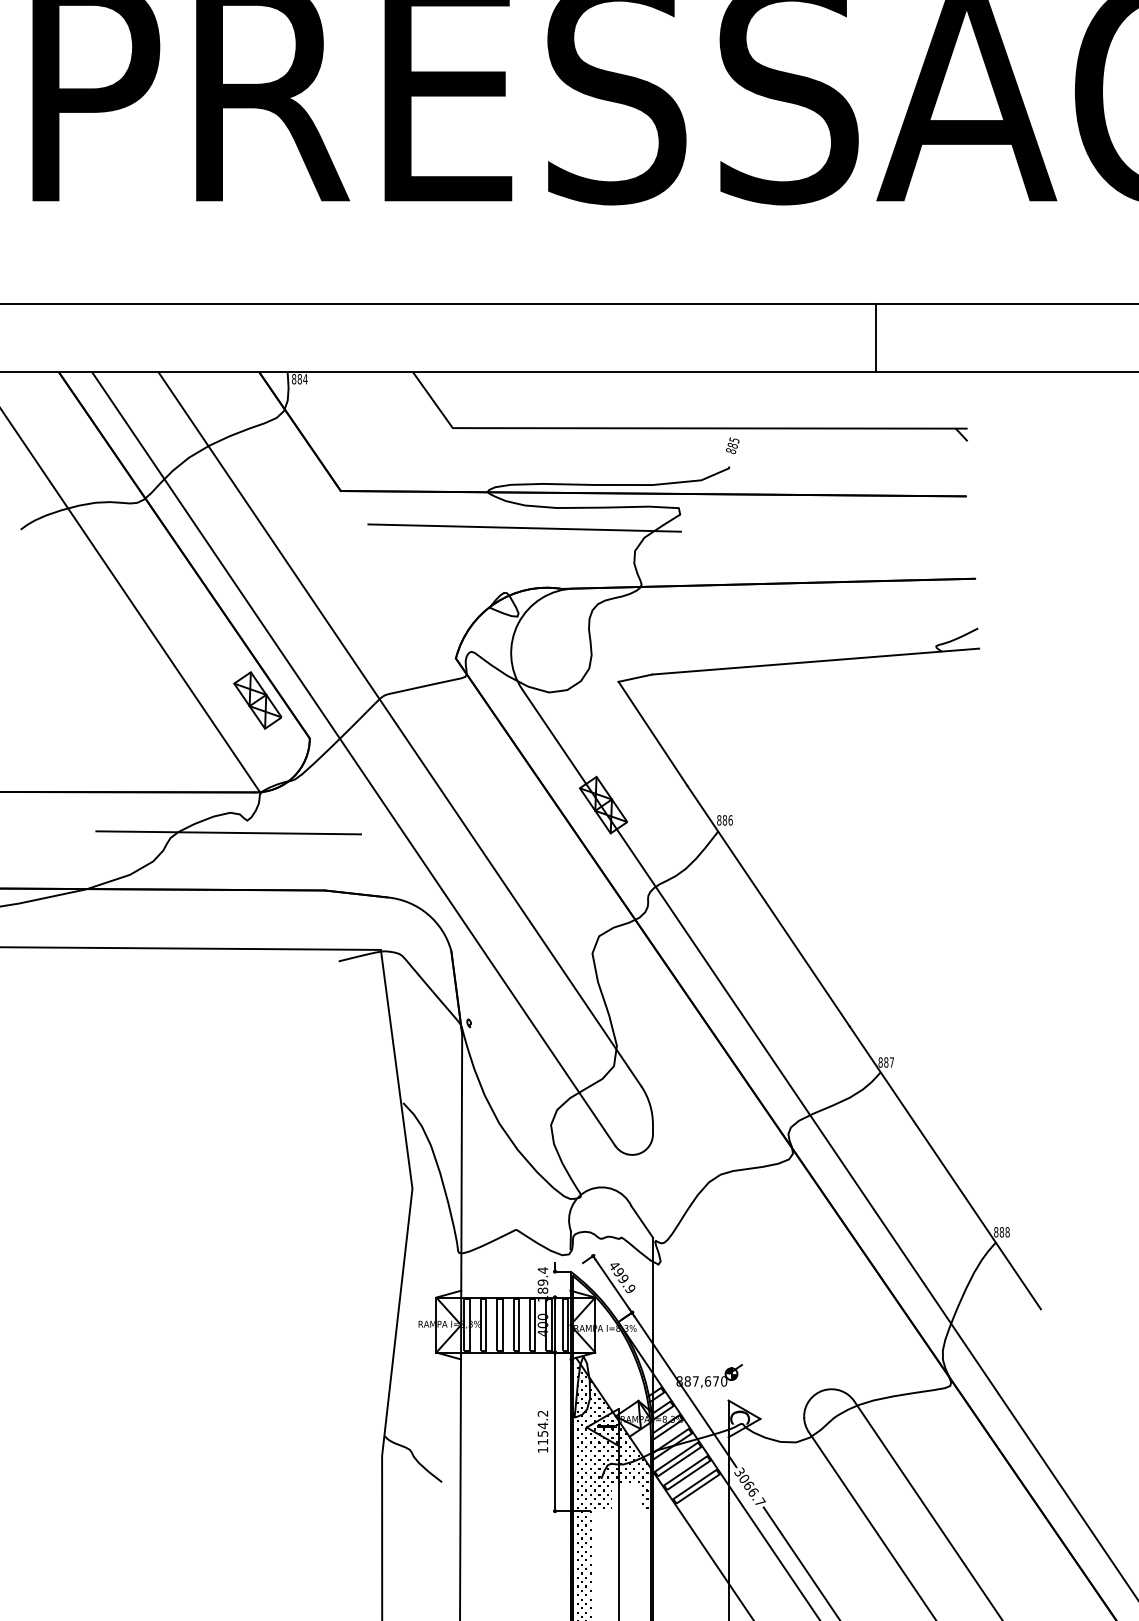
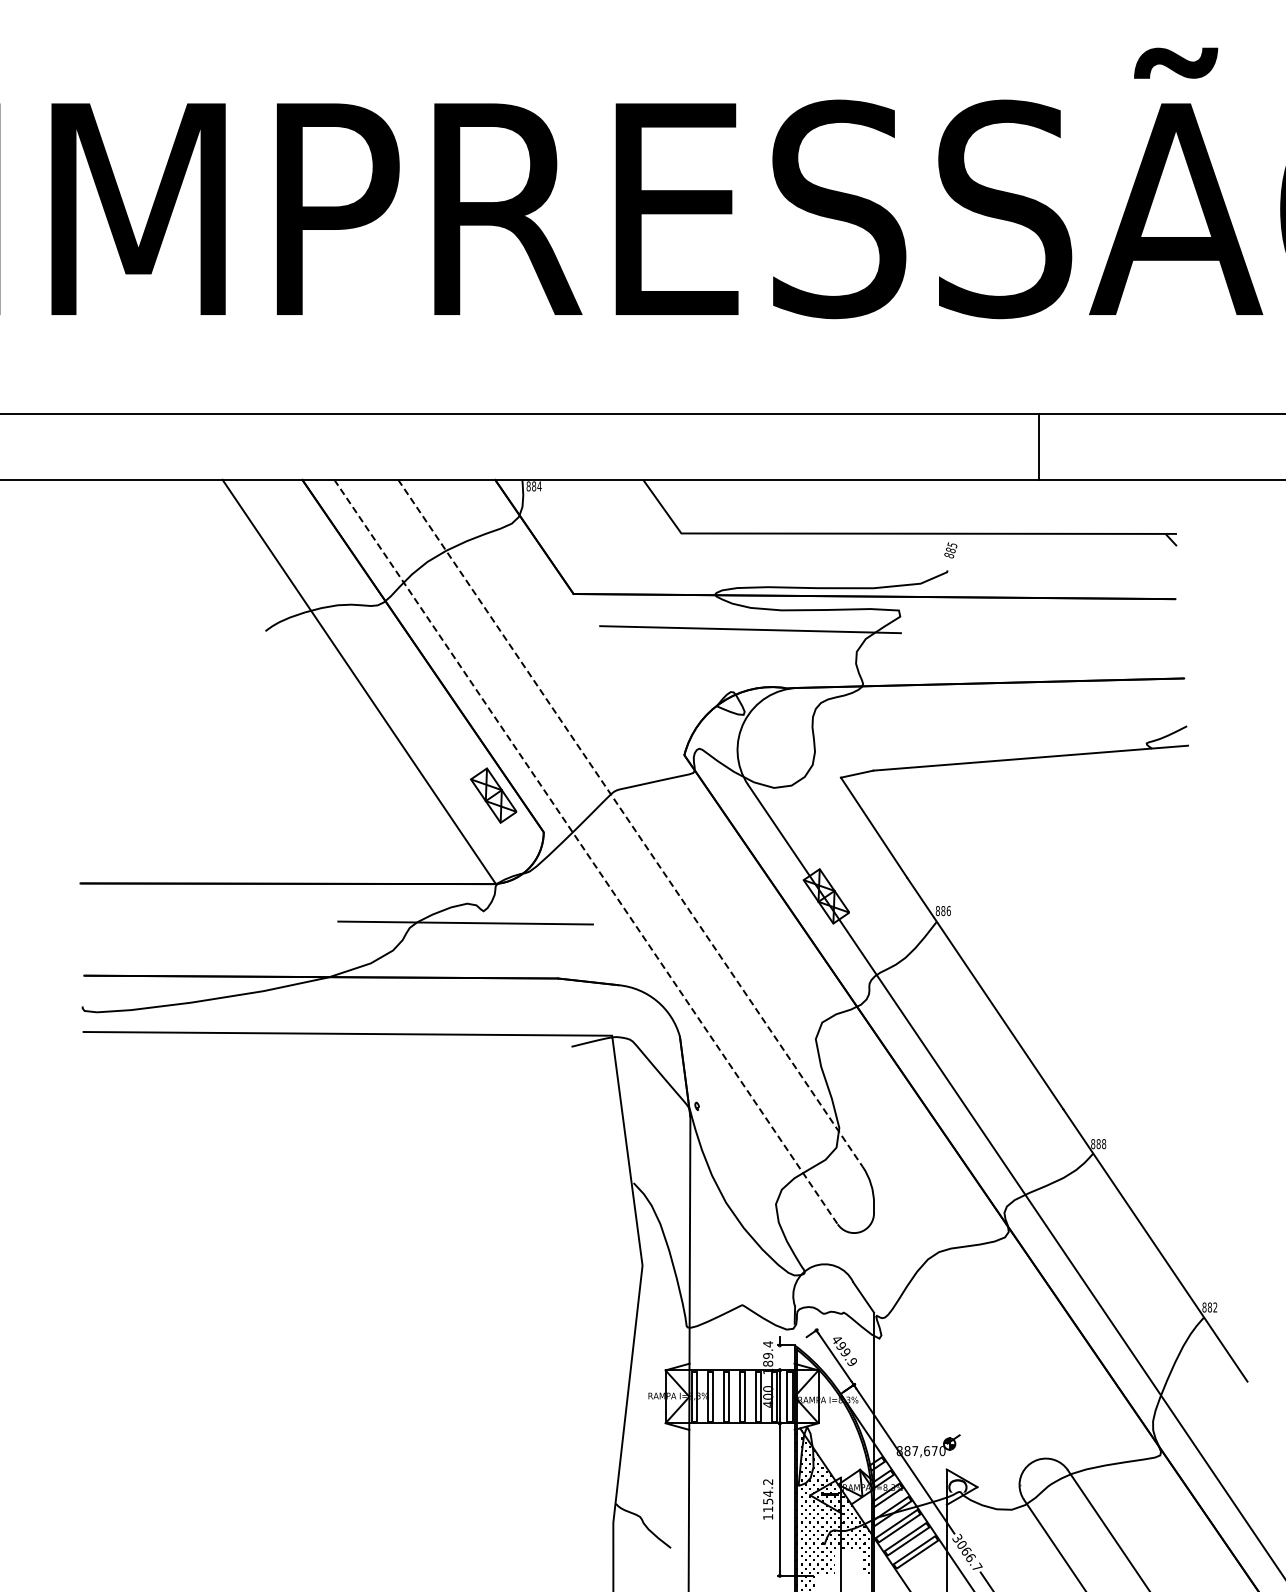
line: (875, 337) -> (1039, 446), moved
line: (399, 729) -> (630, 823), solid -> dashed
line: (354, 759) -> (586, 852), solid -> dashed
text: (892, 1062) -> (1104, 1144), 887 -> 888
text: (1007, 1232) -> (1215, 1307), 888 -> 882

